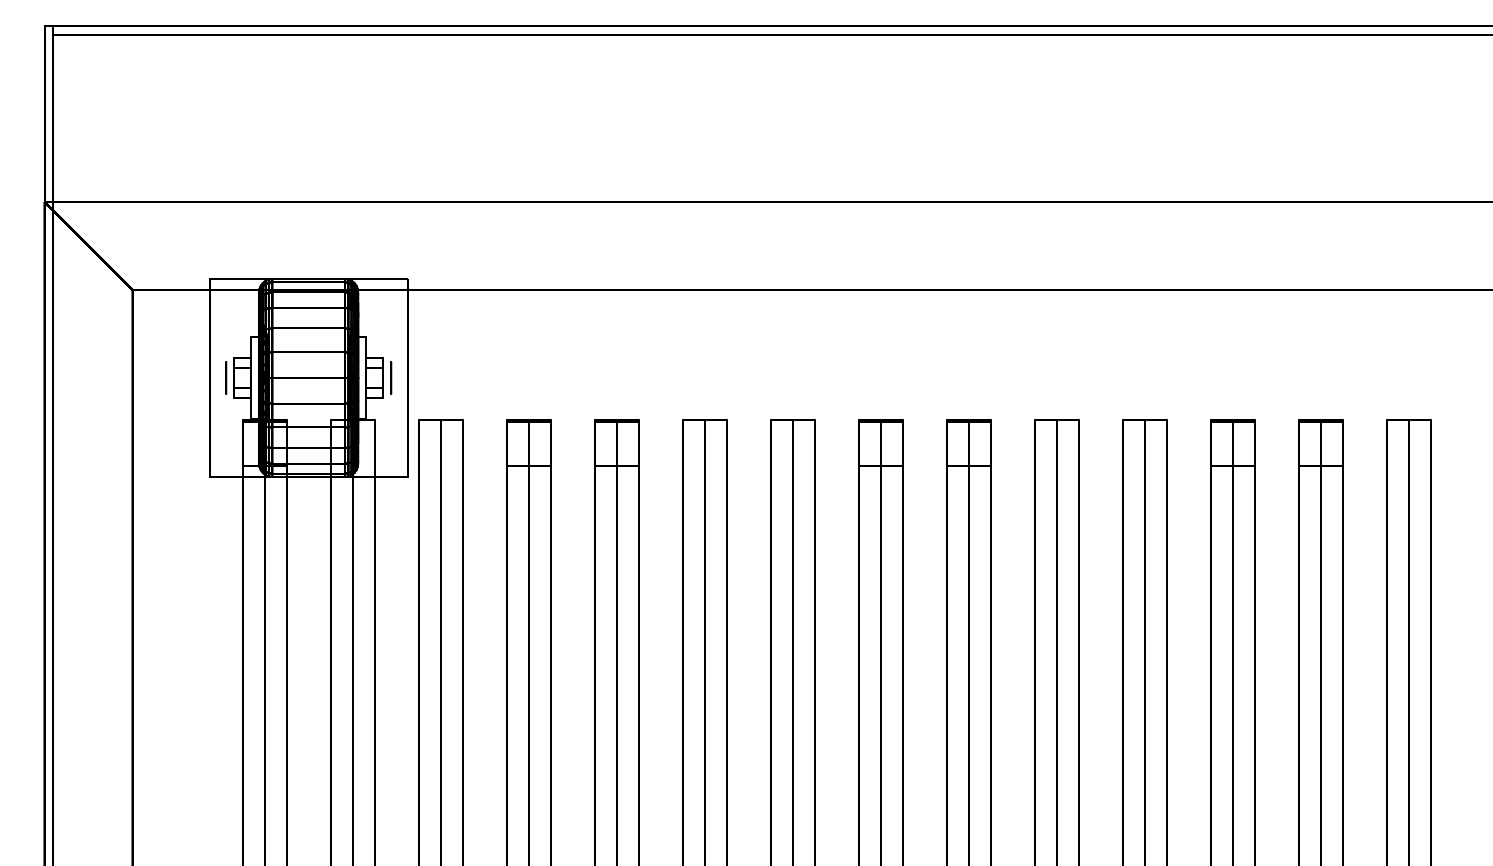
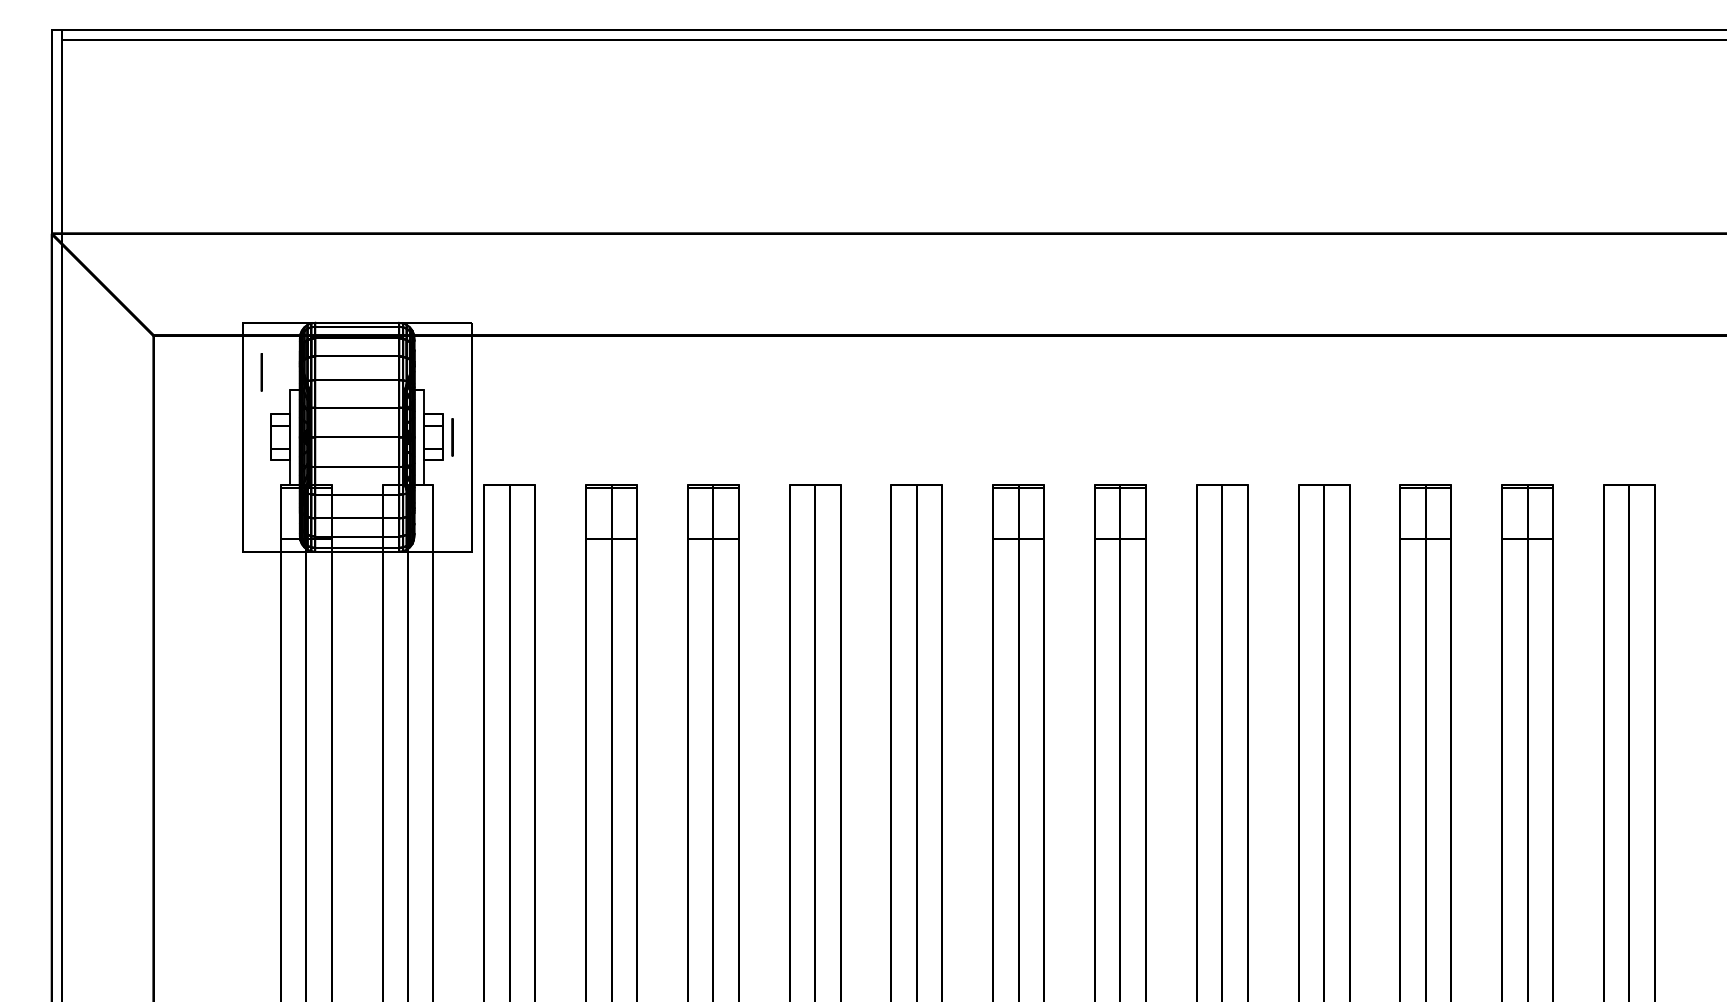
circle: (225, 378) -> (261, 372), moved

